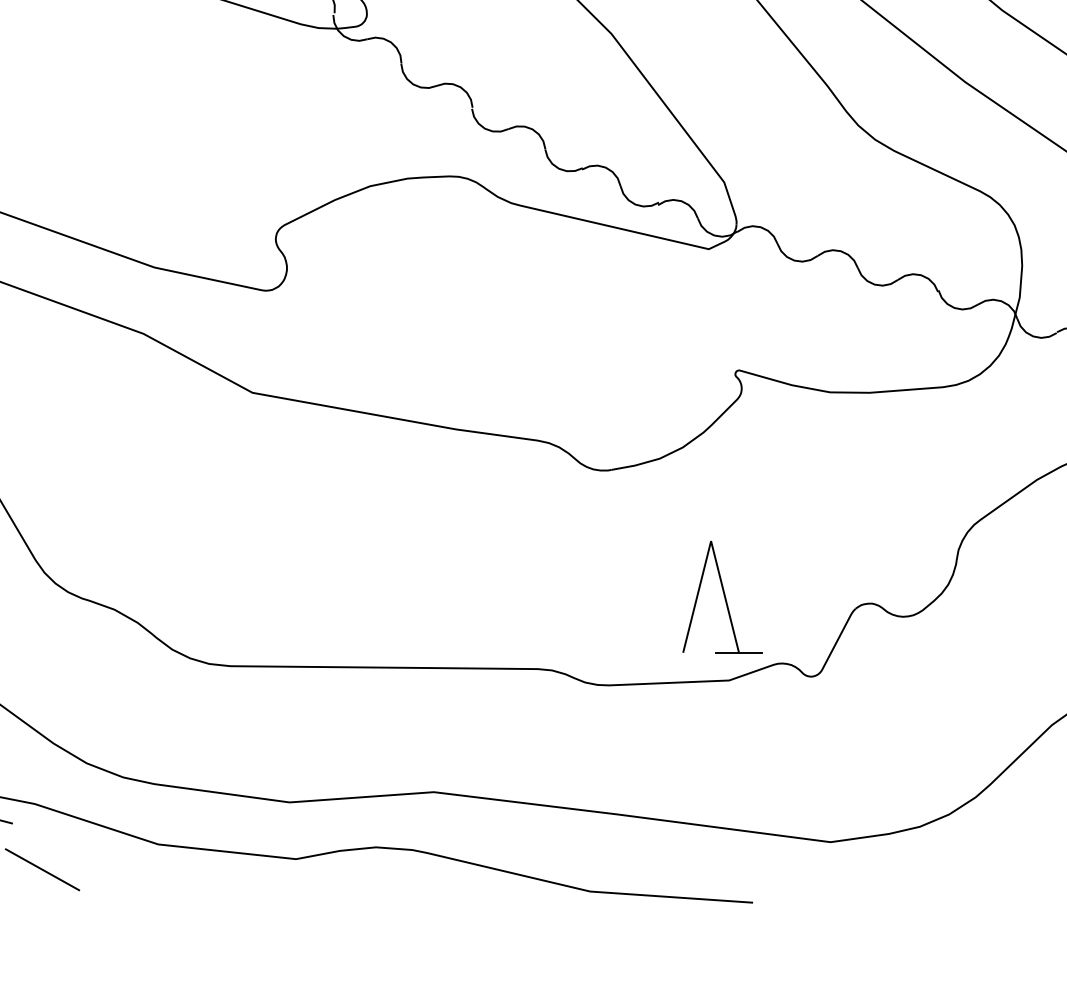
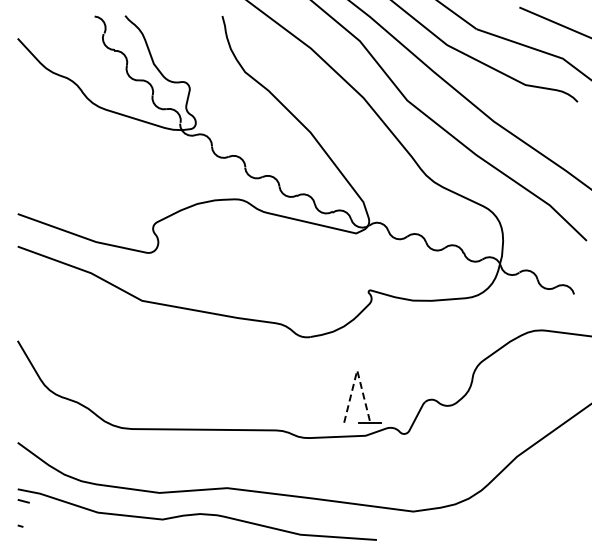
line: (711, 541) -> (357, 370), solid -> dashed
line: (42, 869) -> (43, 524), removed

